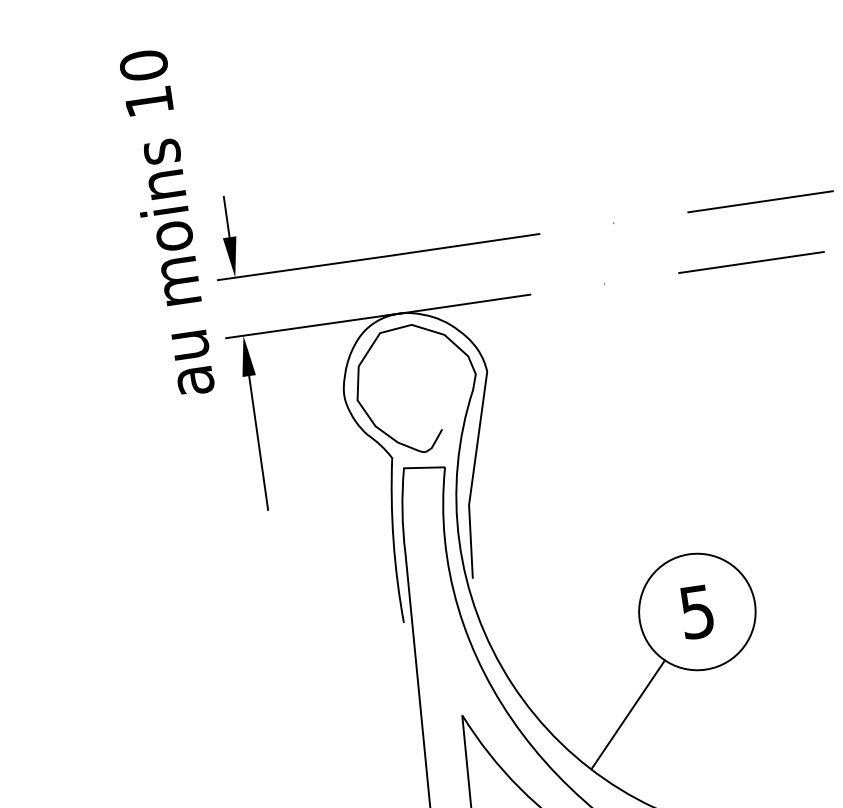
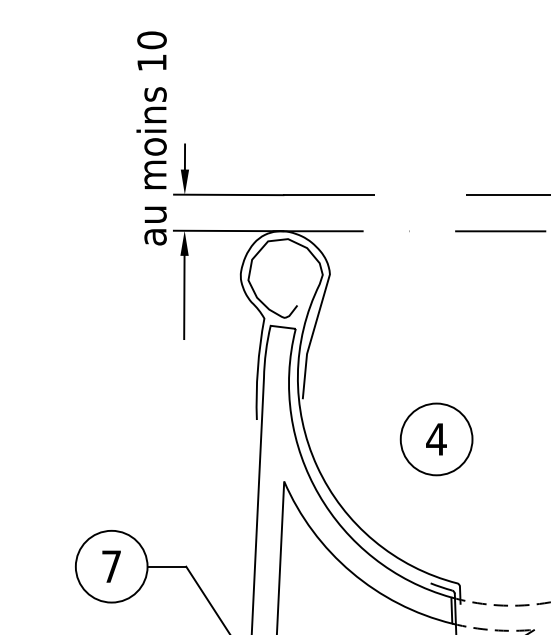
text: (166, 223) -> (151, 138), moved
text: (697, 612) -> (436, 439), 5 -> 4
line: (628, 714) -> (385, 495), removed

